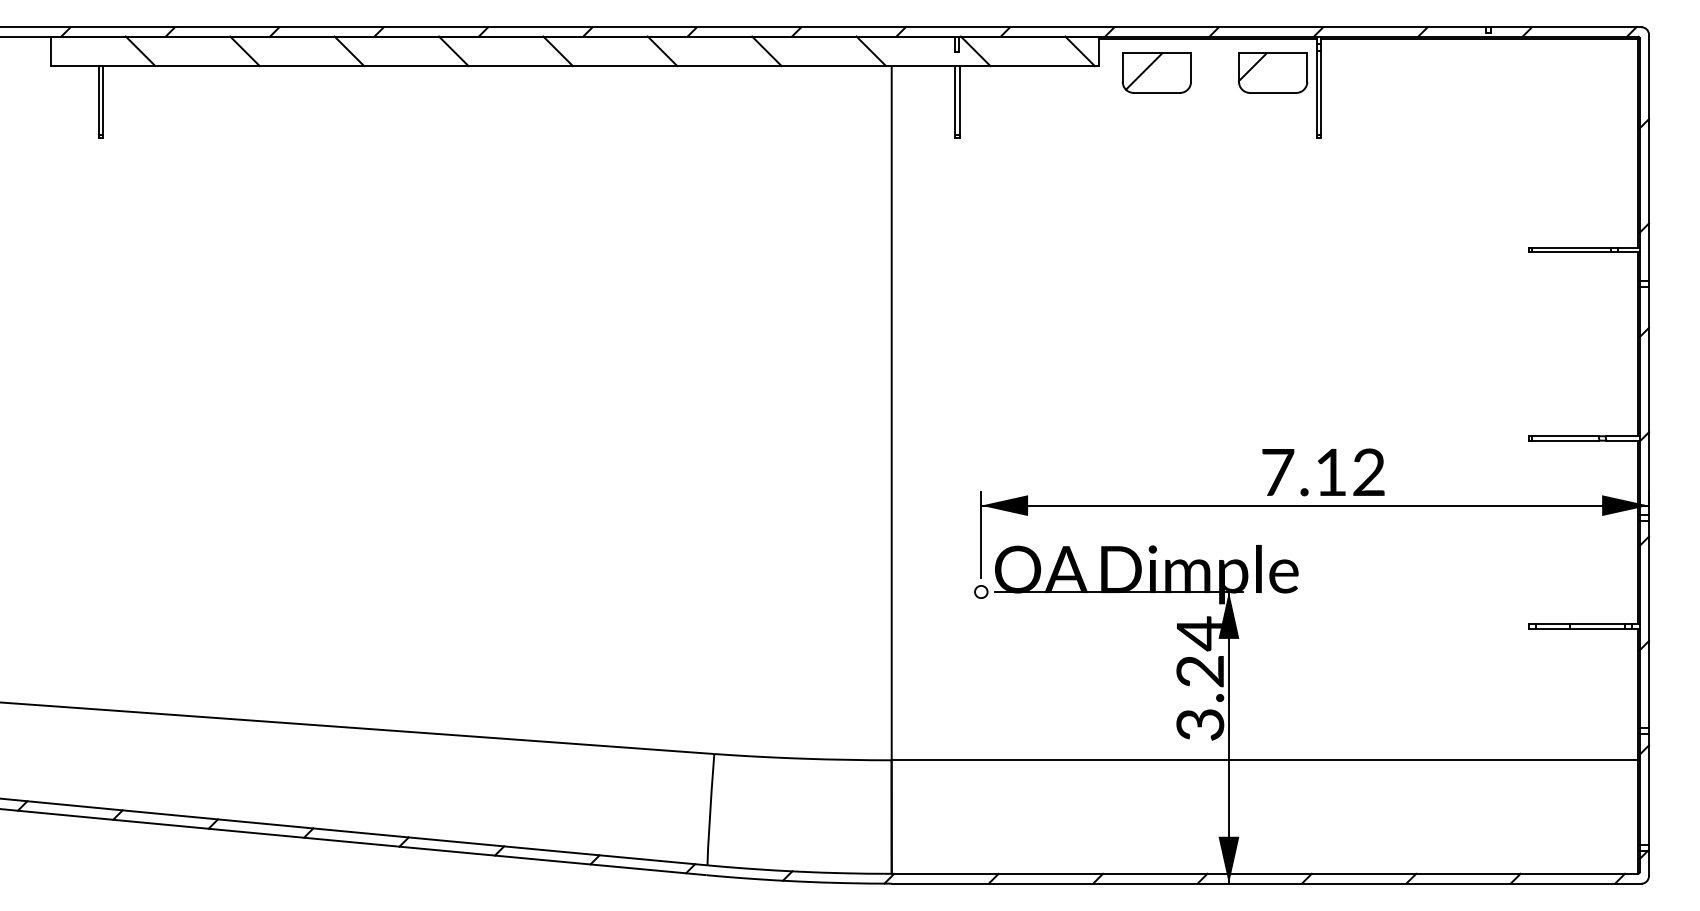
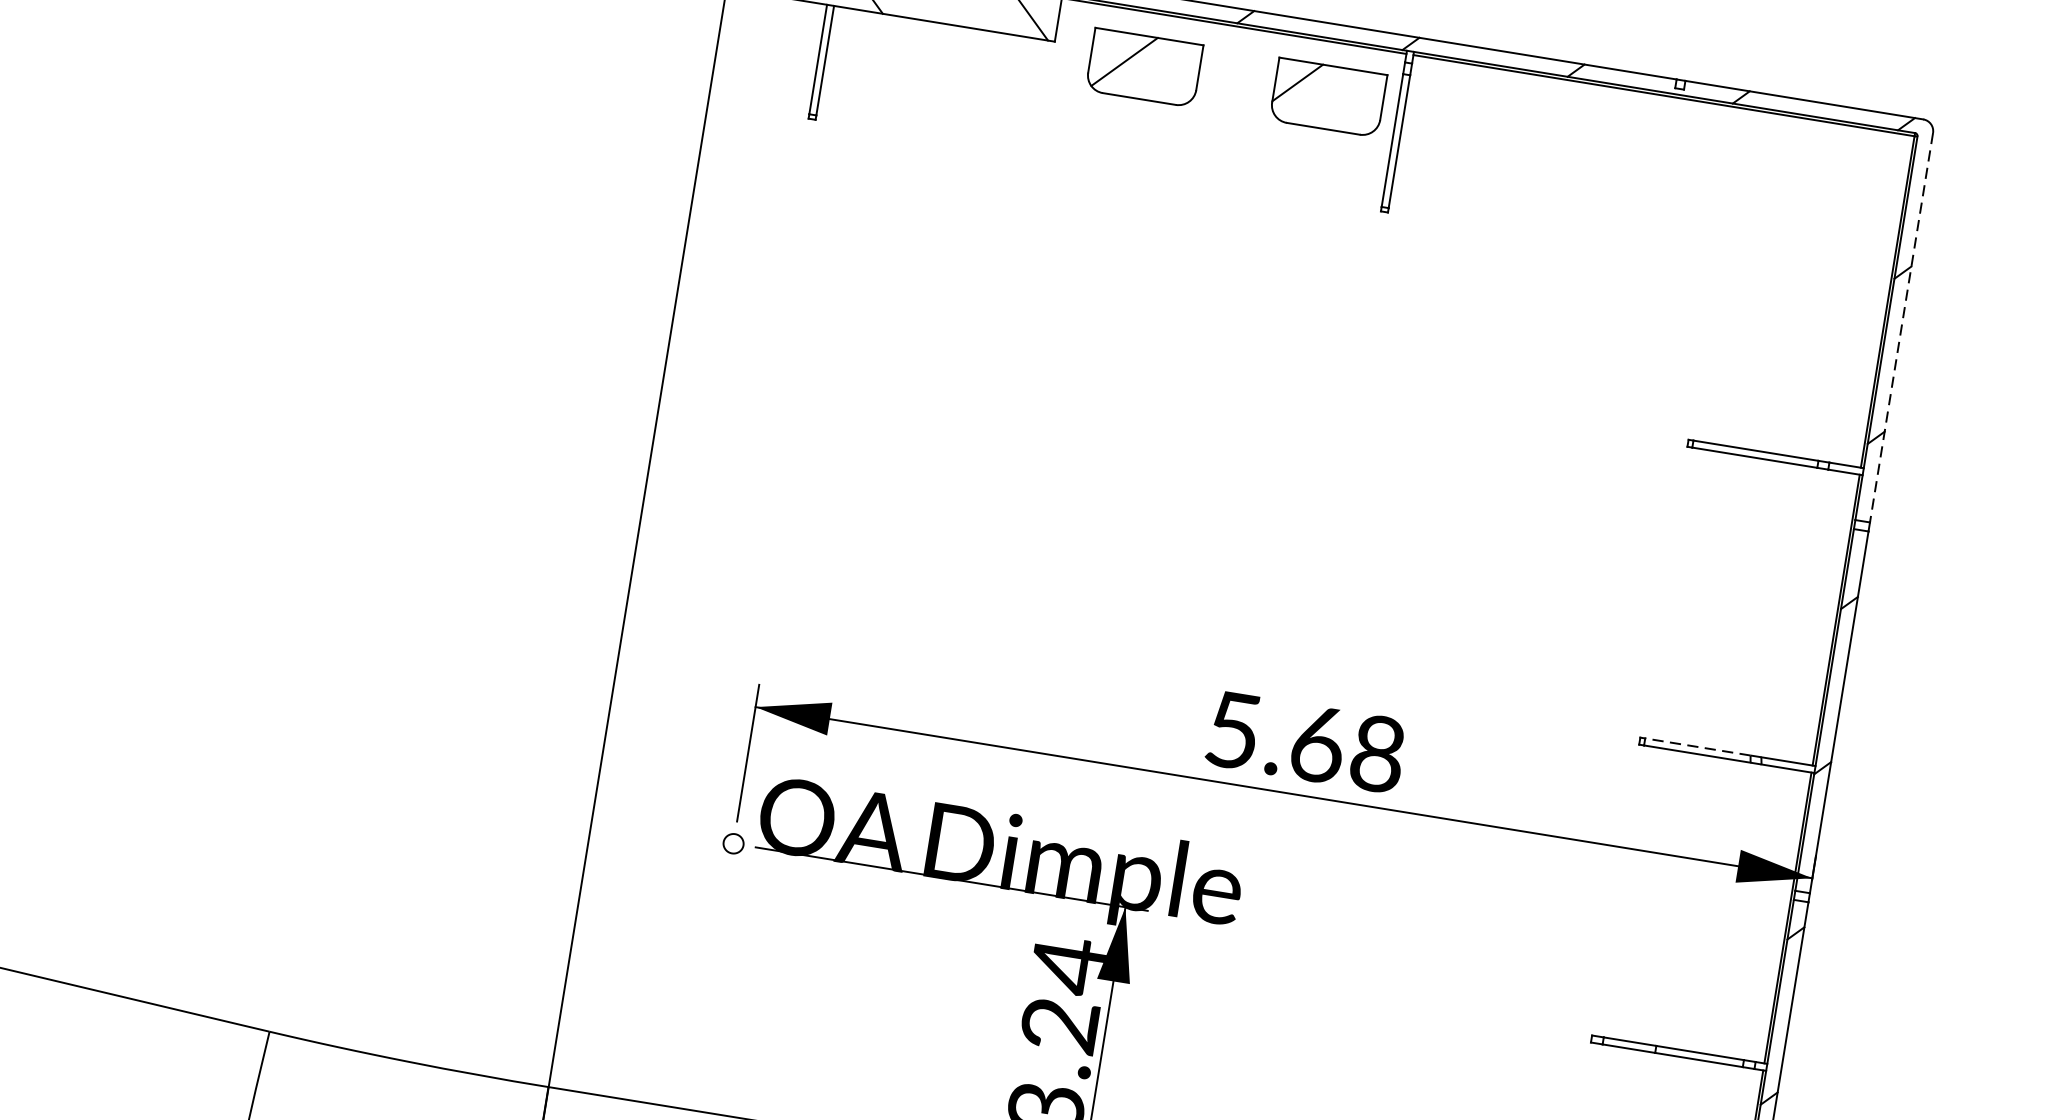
line: (1649, 158) -> (1902, 329), solid -> dashed
line: (1564, 436) -> (1696, 747), solid -> dashed
text: (1323, 472) -> (1305, 742), 7.12 -> 5.68

